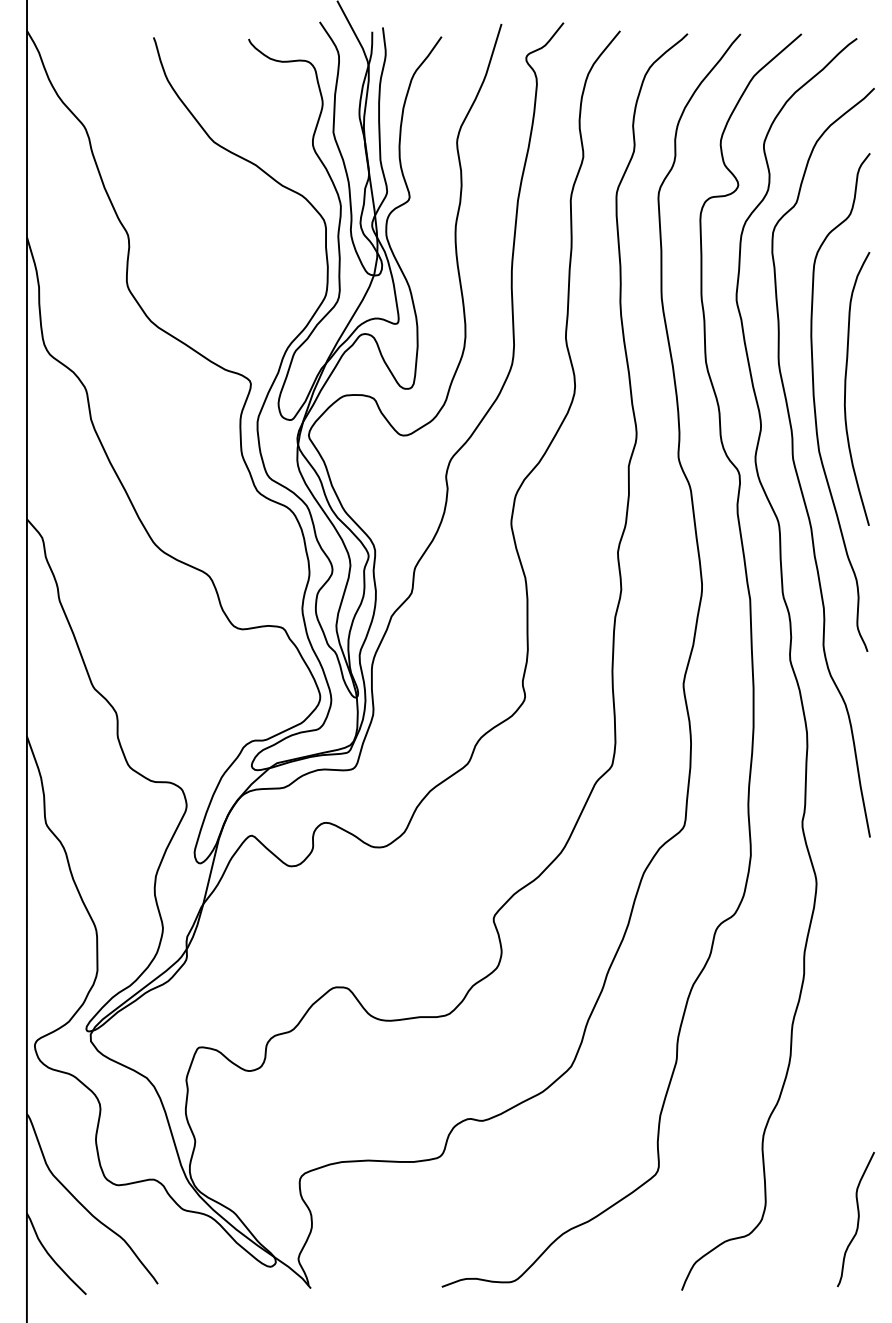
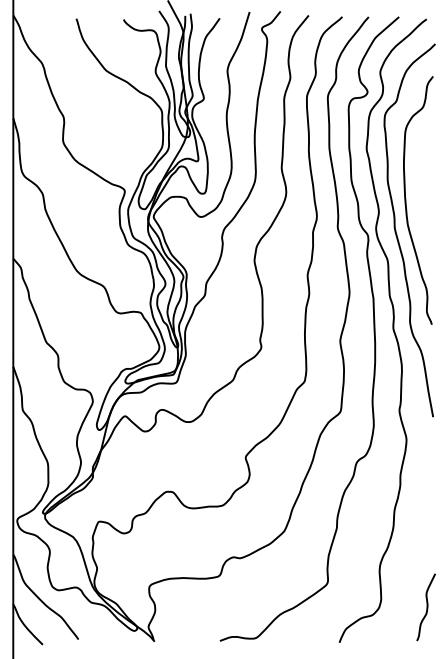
curve: (846, 388) -> (421, 193), removed

